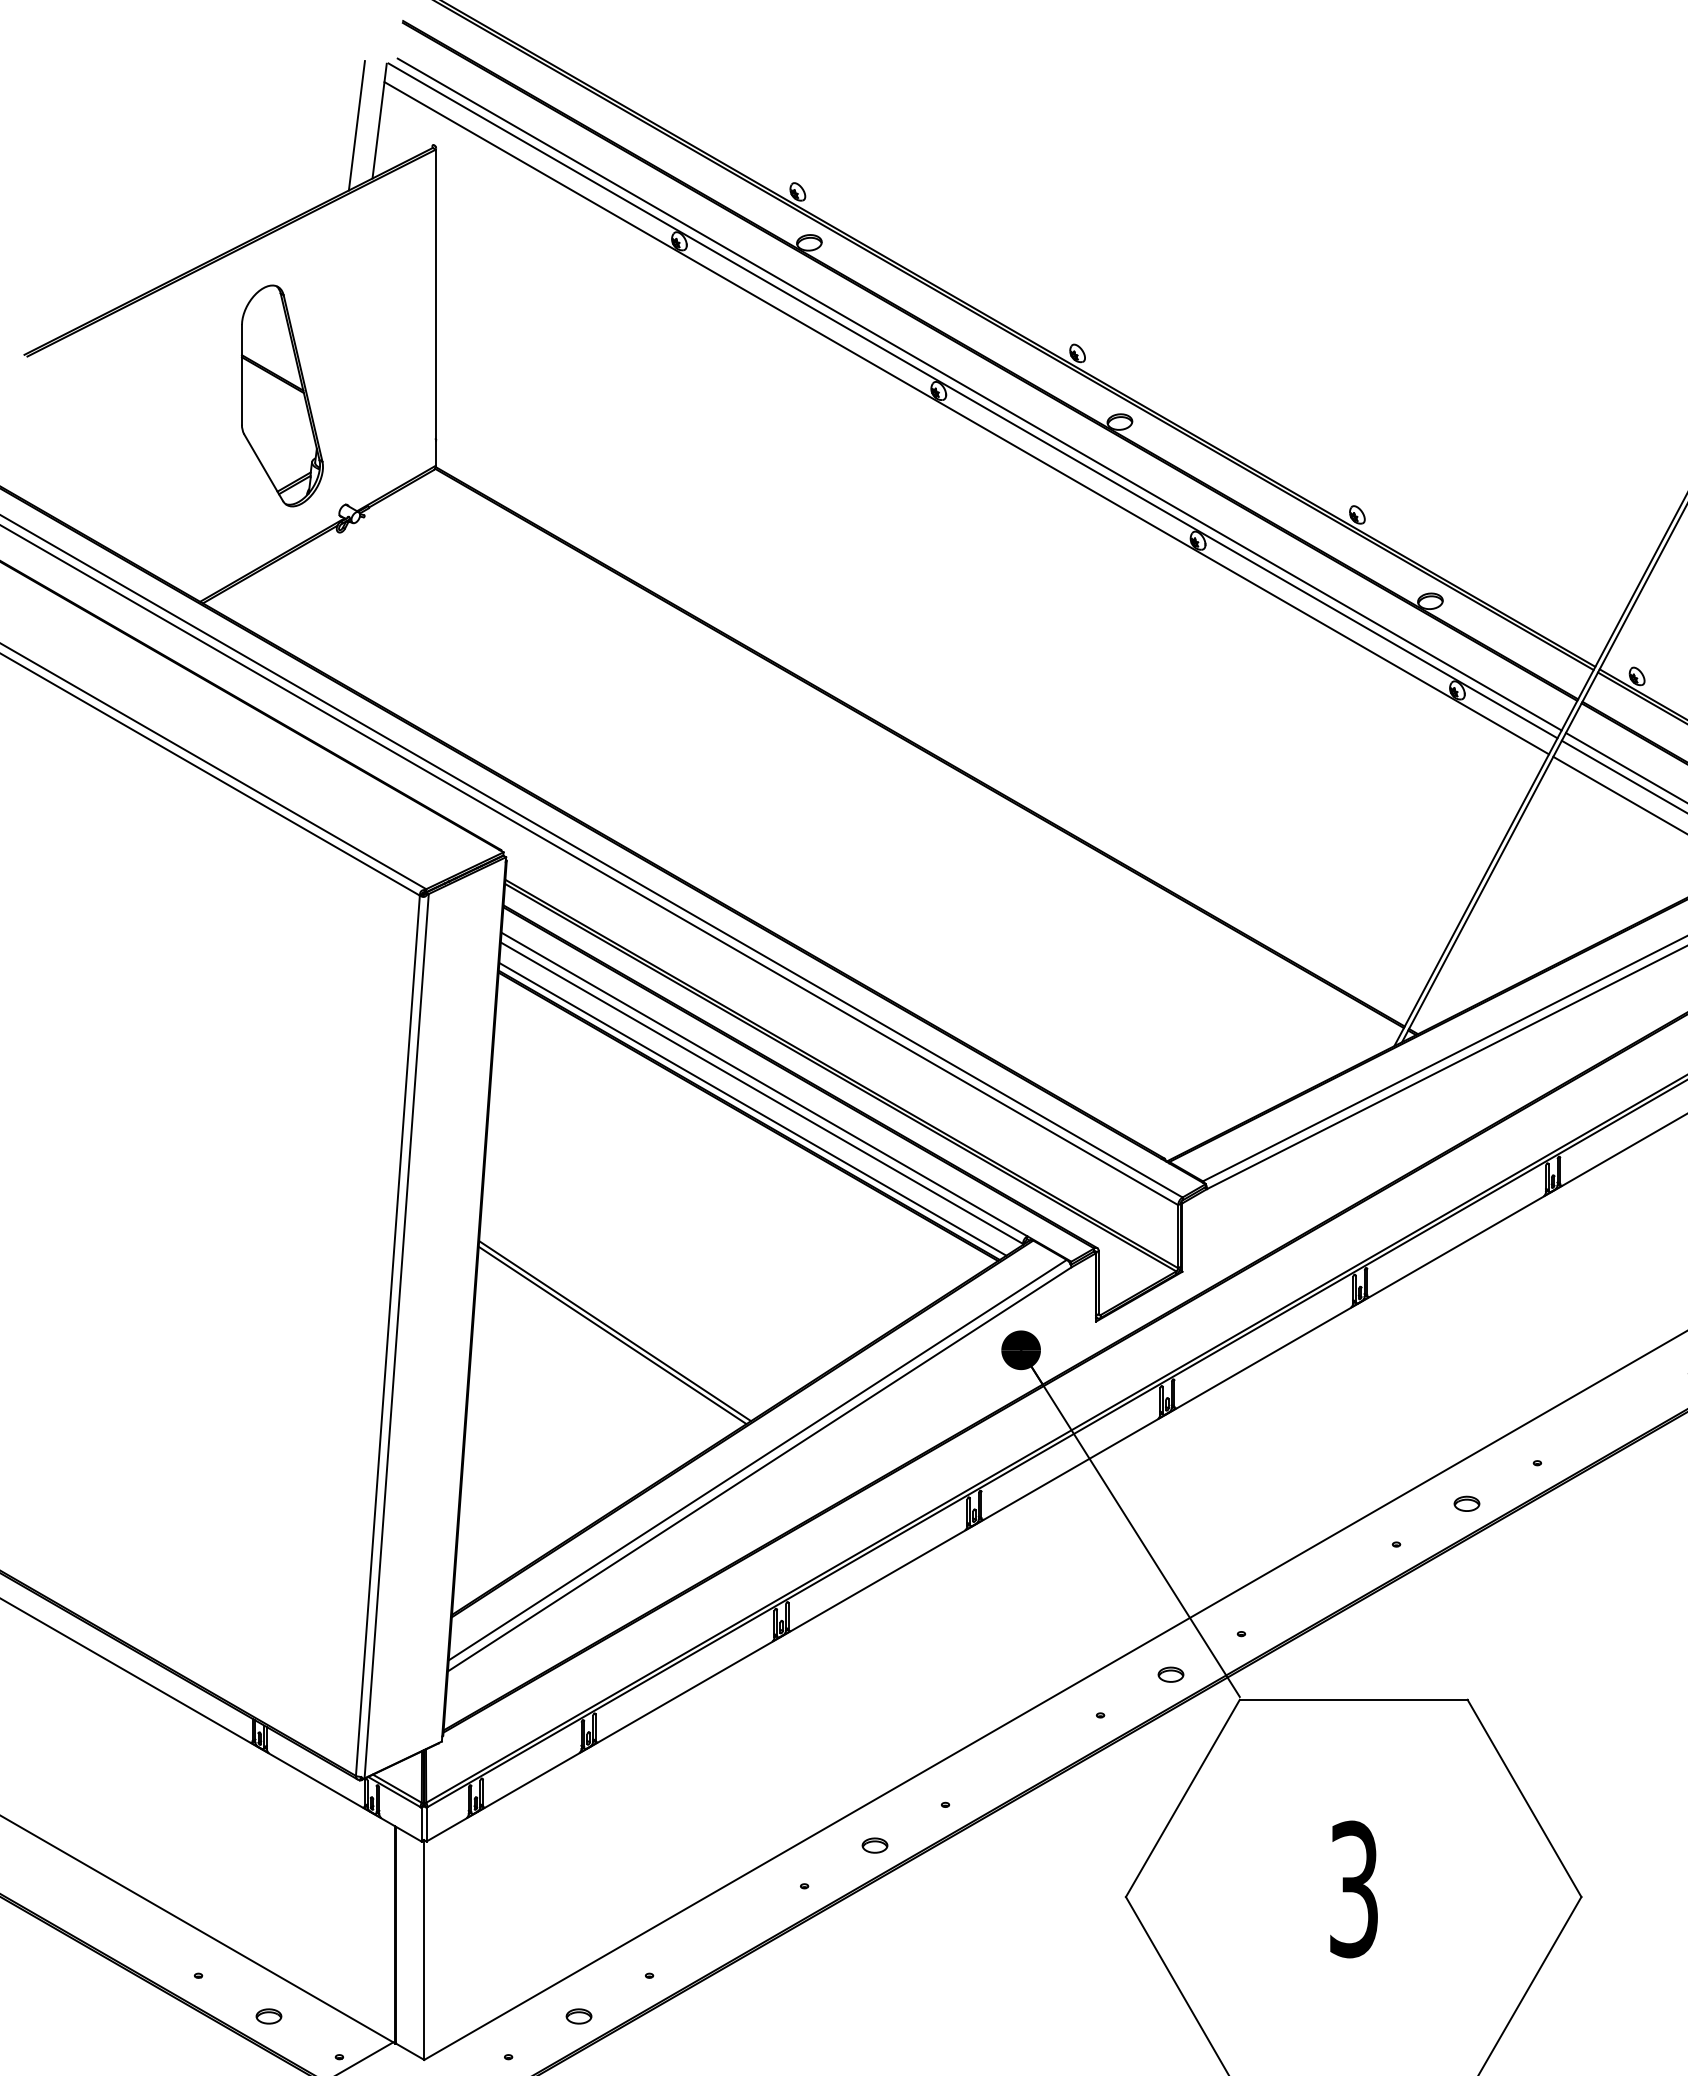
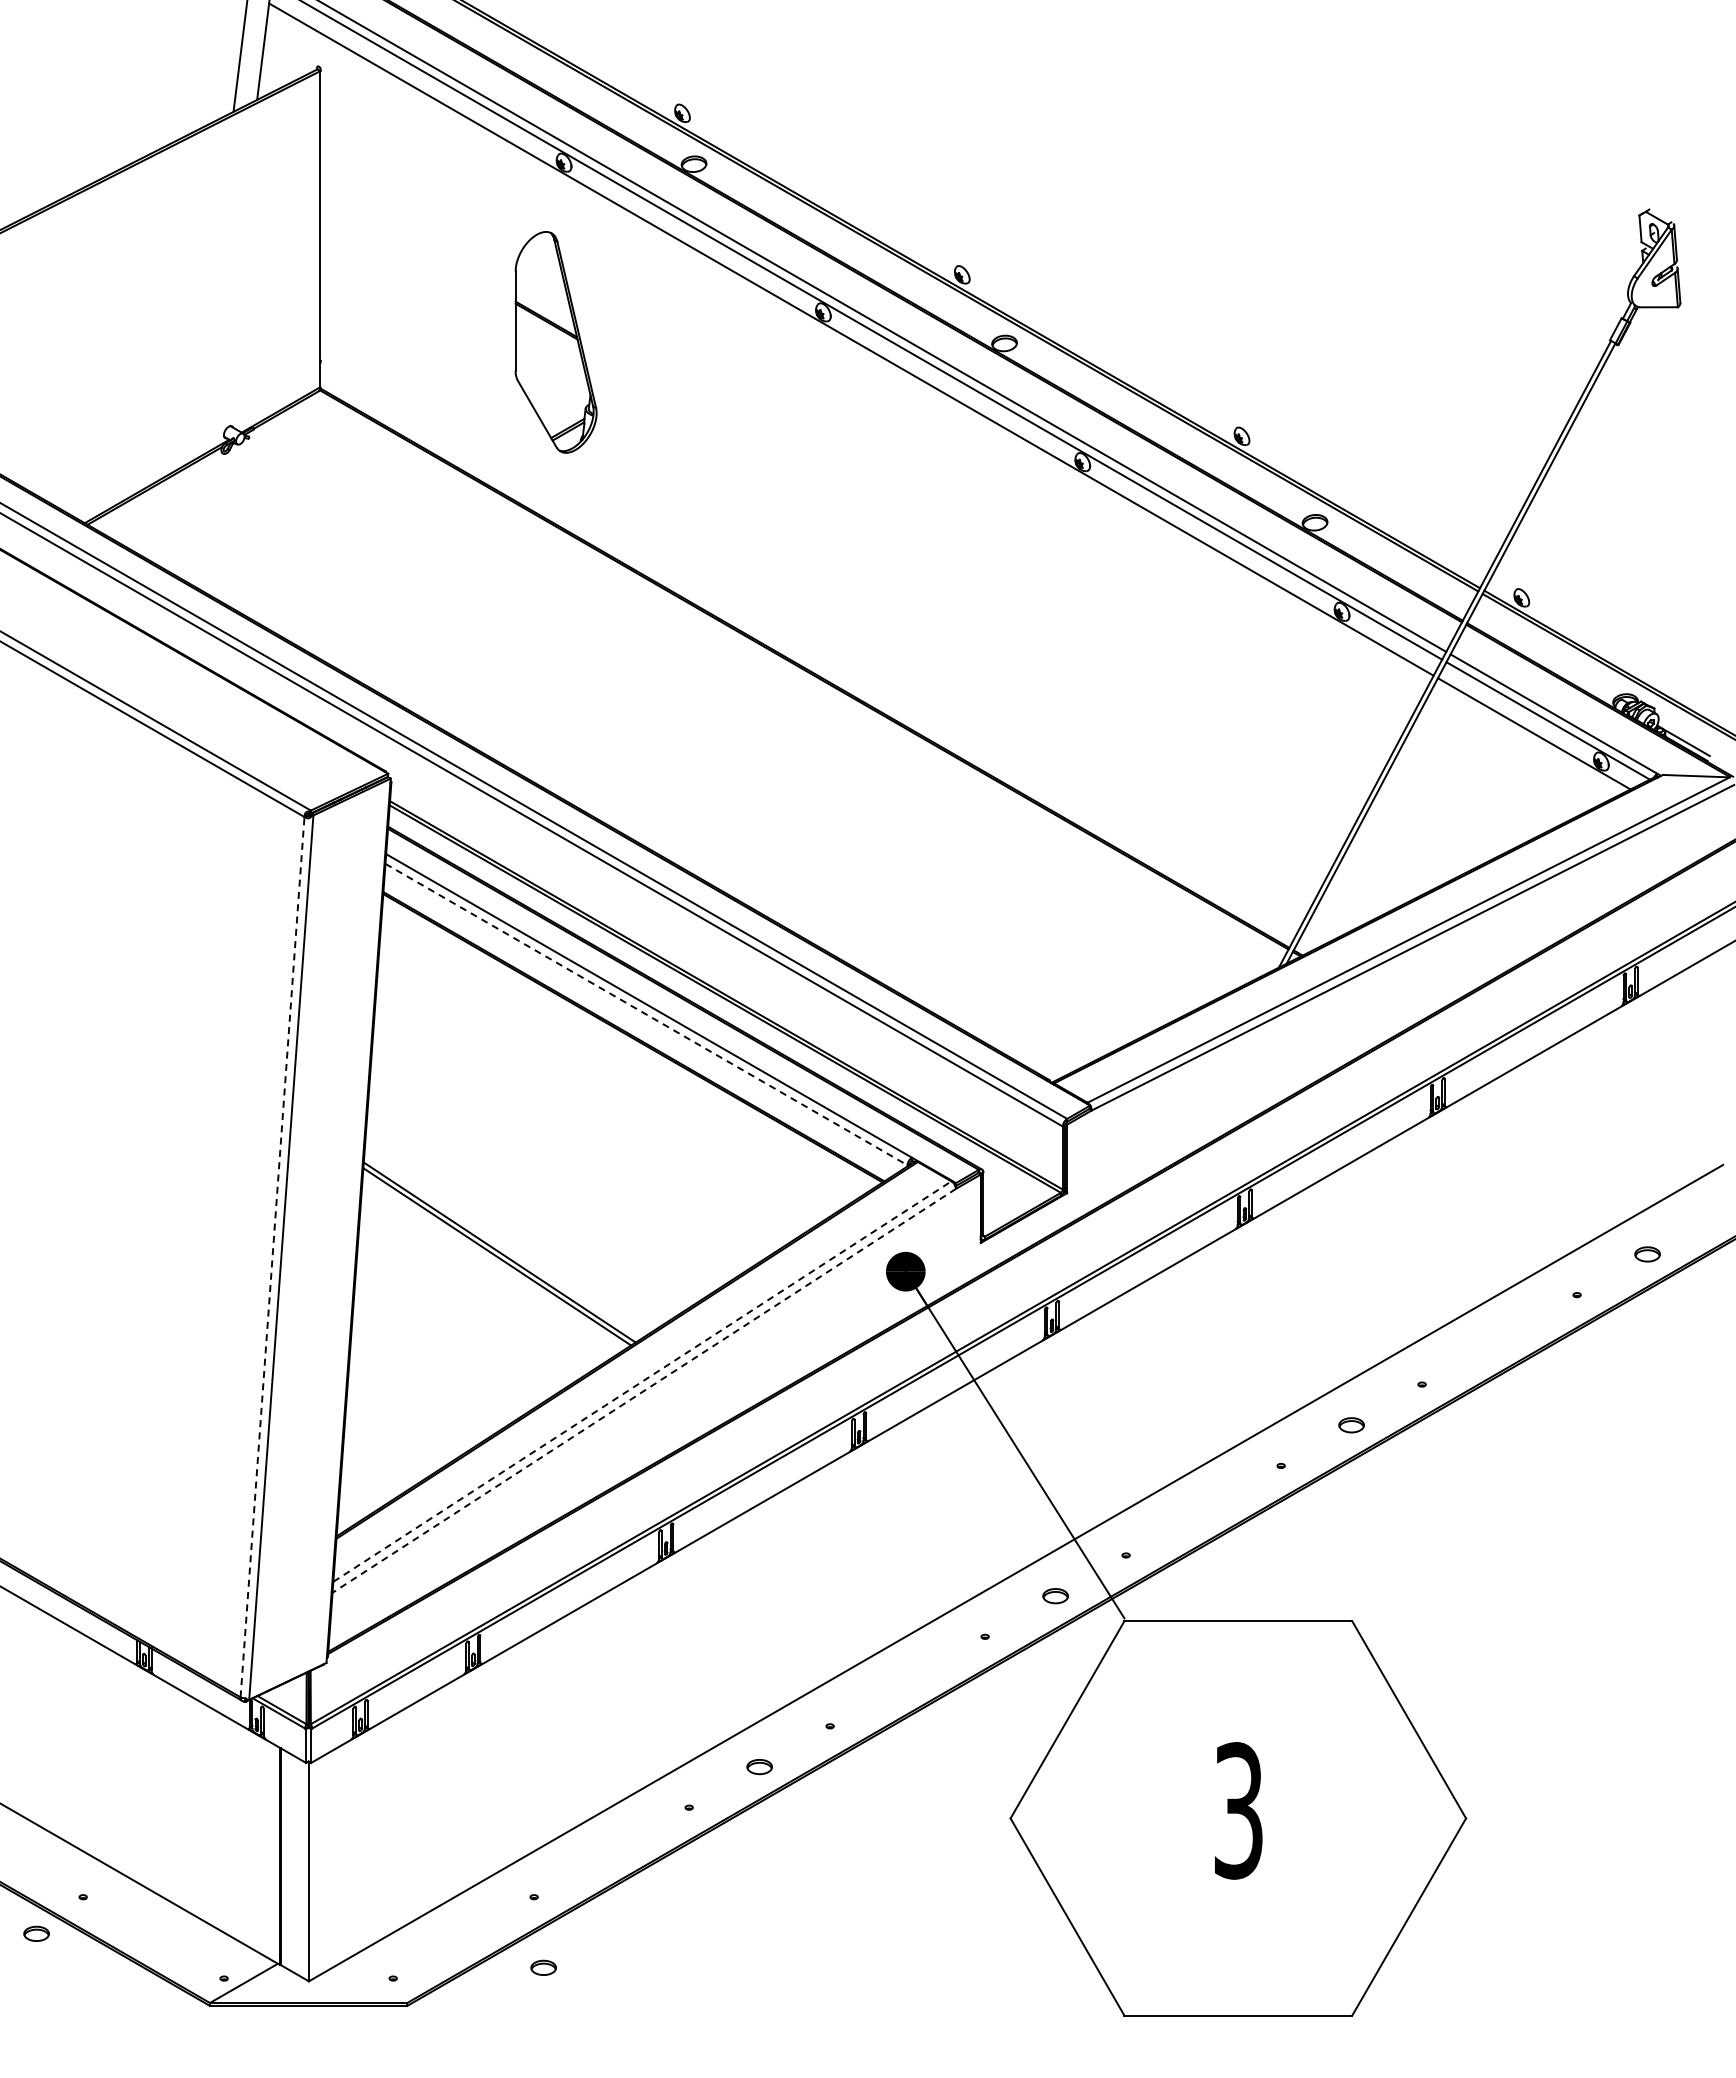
part: (281, 396) -> (555, 342), moved
line: (761, 1093) -> (646, 1014), solid -> dashed
line: (752, 1109) -> (637, 1030), removed
line: (387, 1335) -> (272, 1256), solid -> dashed
line: (757, 1460) -> (642, 1381), solid -> dashed
line: (758, 1470) -> (643, 1391), solid -> dashed
part: (268, 2016) -> (36, 1933), moved
part: (578, 2016) -> (543, 1967), moved

